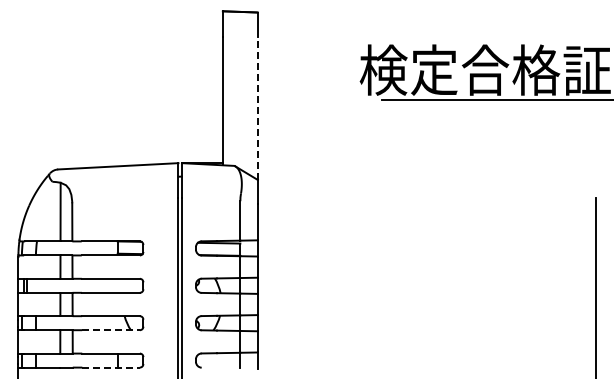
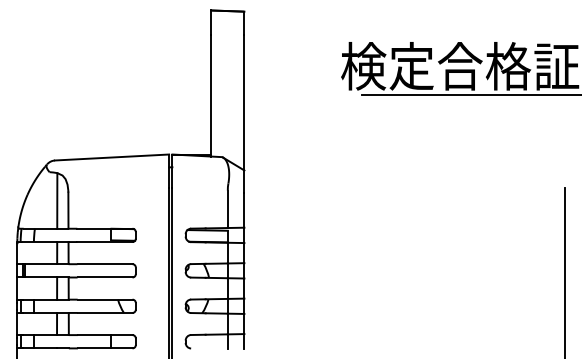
line: (257, 108) -> (244, 102), dashed -> solid
line: (111, 330) -> (105, 313), dashed -> solid
line: (111, 367) -> (105, 348), dashed -> solid

